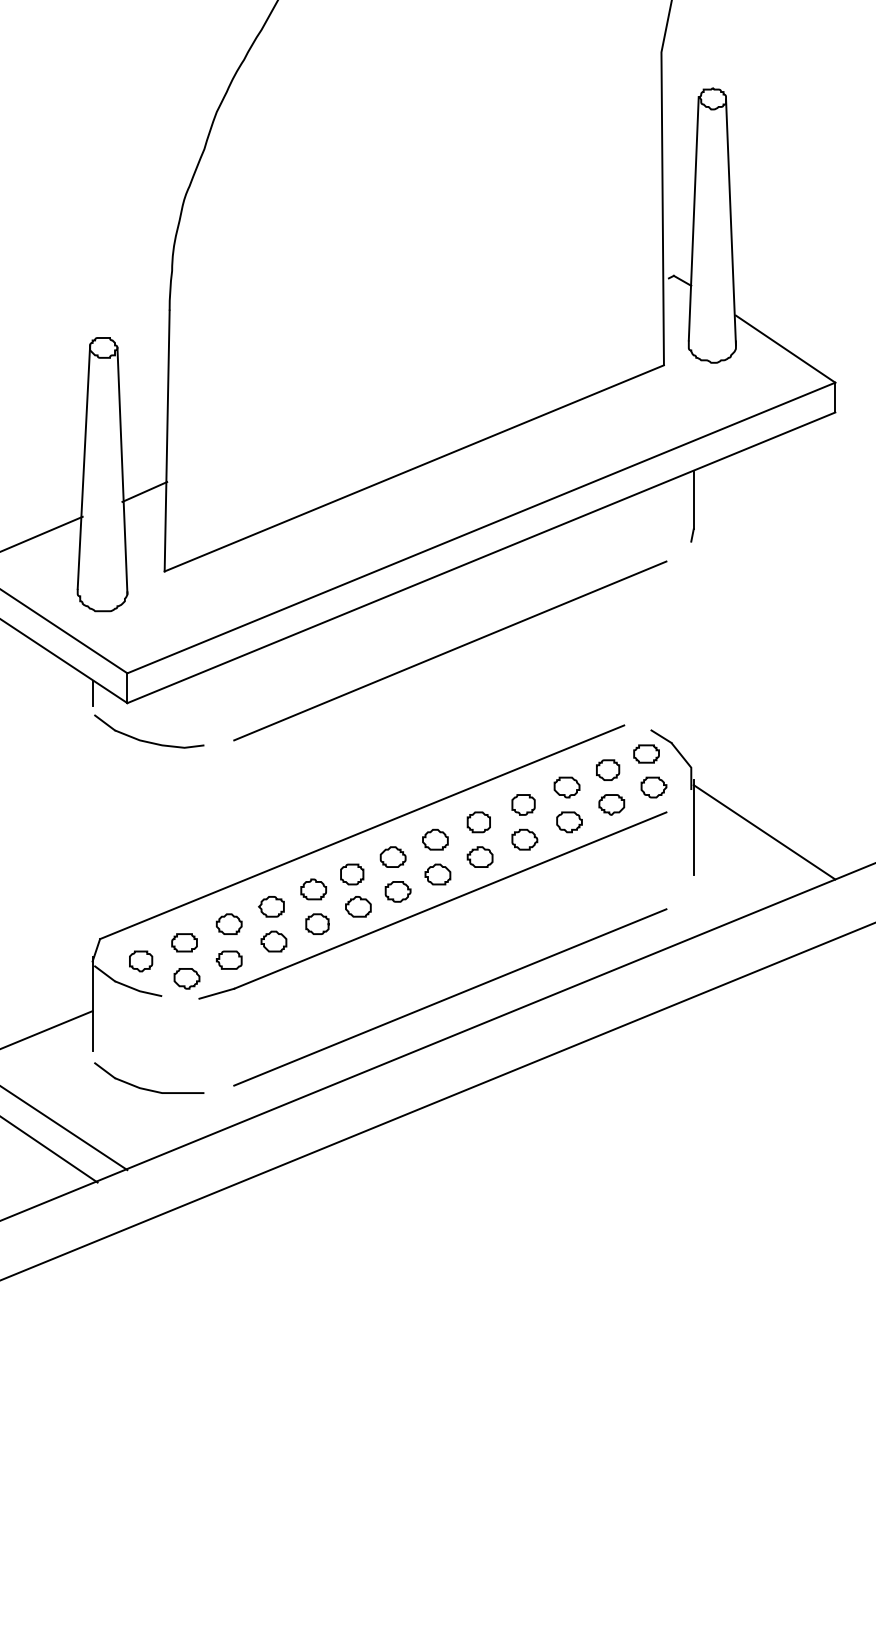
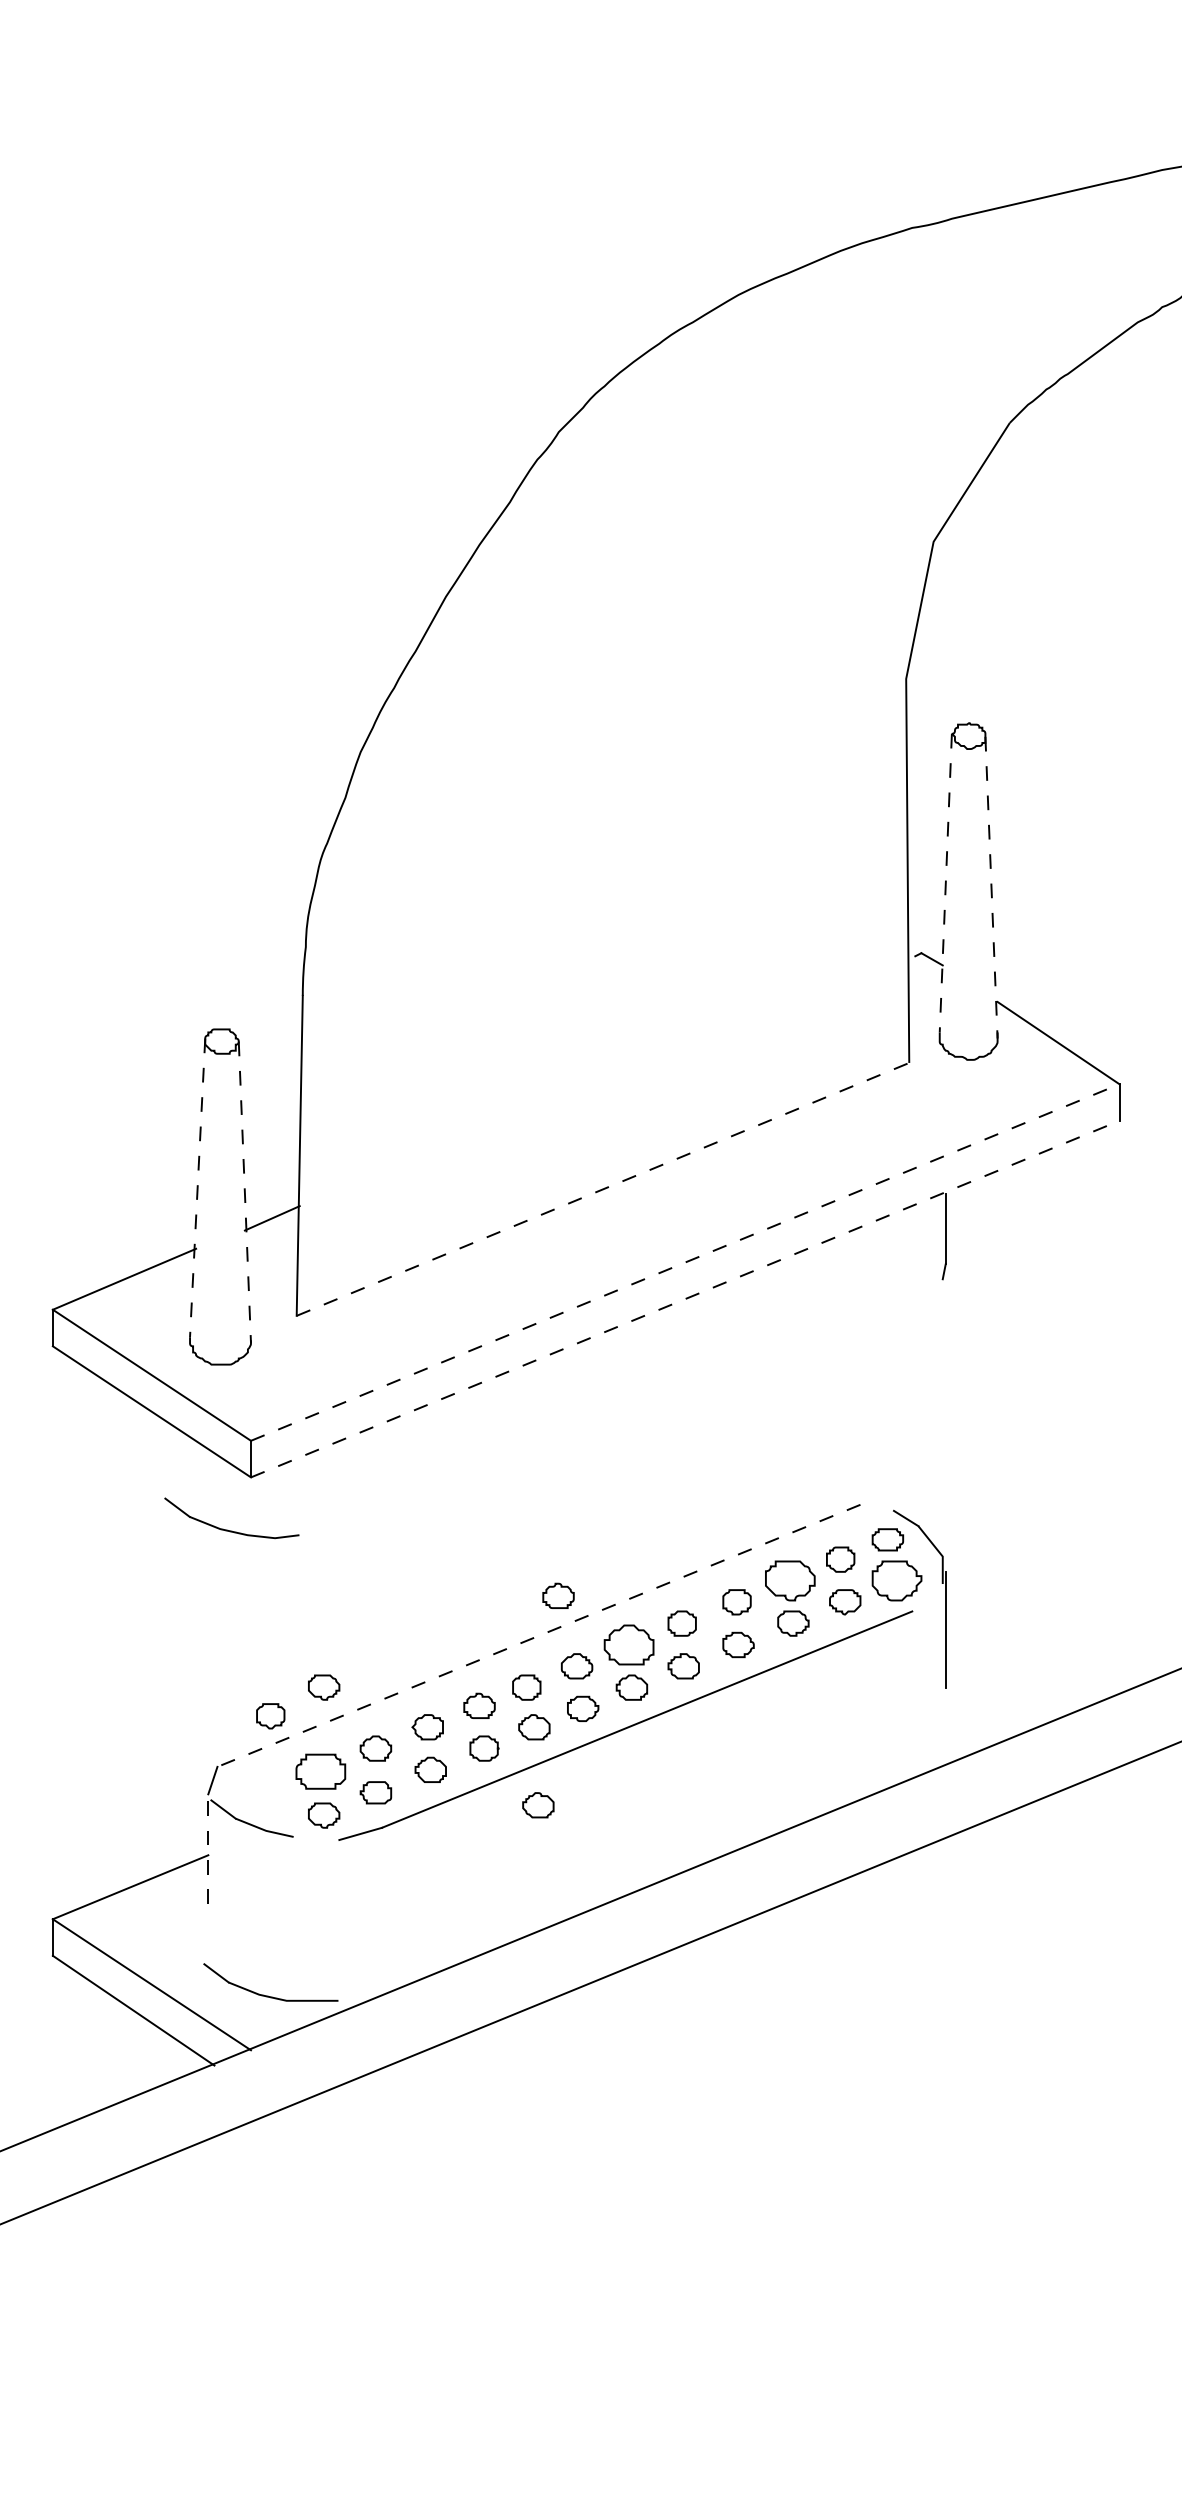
line: (693, 219) -> (945, 883), solid -> dashed
line: (731, 222) -> (991, 887), solid -> dashed
line: (83, 466) -> (197, 1187), solid -> dashed
line: (414, 468) -> (603, 1189), solid -> dashed
line: (122, 470) -> (244, 1192), solid -> dashed
line: (481, 527) -> (685, 1262), solid -> dashed
line: (481, 557) -> (685, 1298), solid -> dashed
line: (450, 651) -> (647, 1413), removed
line: (92, 692) -> (208, 1464), removed
part: (145, 740) -> (227, 1529), moved
part: (567, 787) -> (790, 1580), size x1.6
part: (653, 787) -> (896, 1580), size x1.6
part: (378, 799) -> (558, 1595), added
line: (361, 832) -> (538, 1636), solid -> dashed
line: (764, 832) -> (1032, 1635), removed
part: (435, 839) -> (628, 1644), size x1.6
part: (187, 874) -> (324, 1687), added
part: (184, 942) -> (321, 1770), size x1.6
part: (140, 961) -> (270, 1716), moved
part: (361, 970) -> (538, 1805), added
line: (450, 997) -> (647, 1838), removed
line: (92, 1003) -> (208, 1846), solid -> dashed
part: (147, 1088) -> (268, 1995), moved

